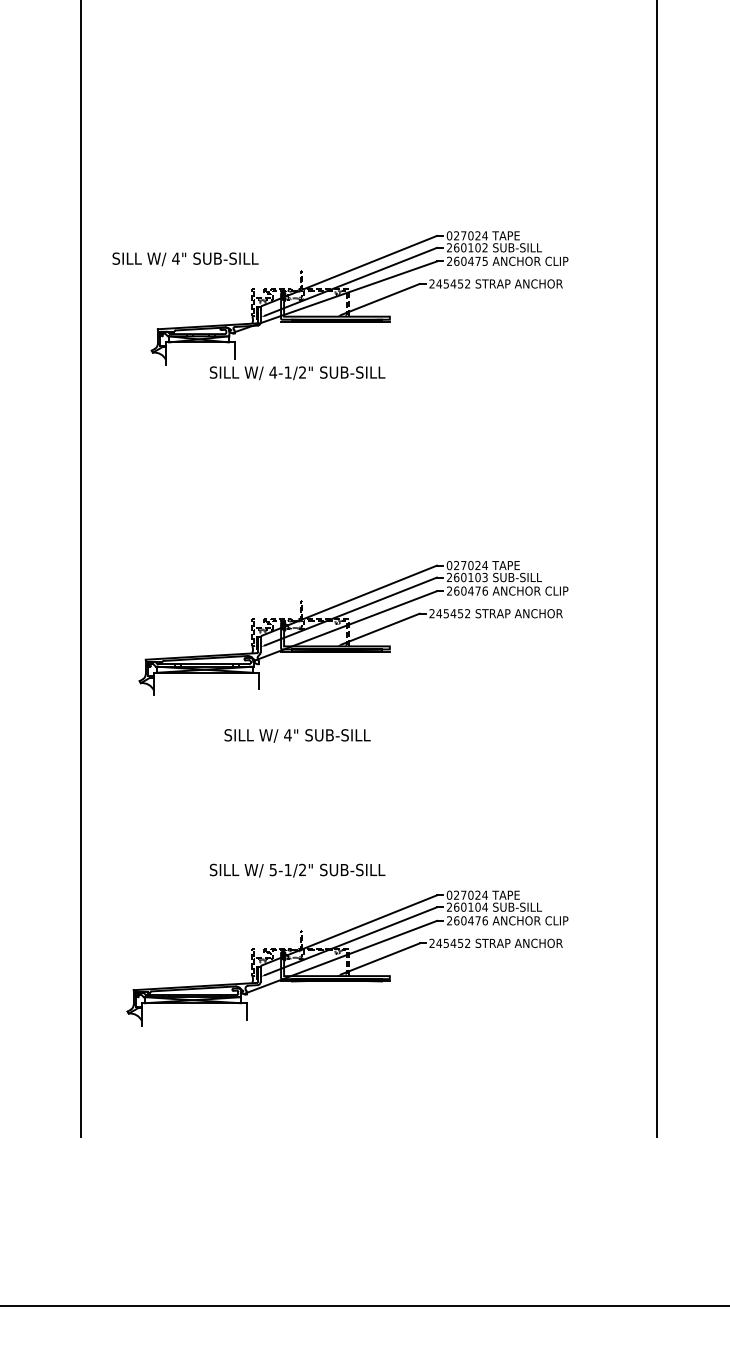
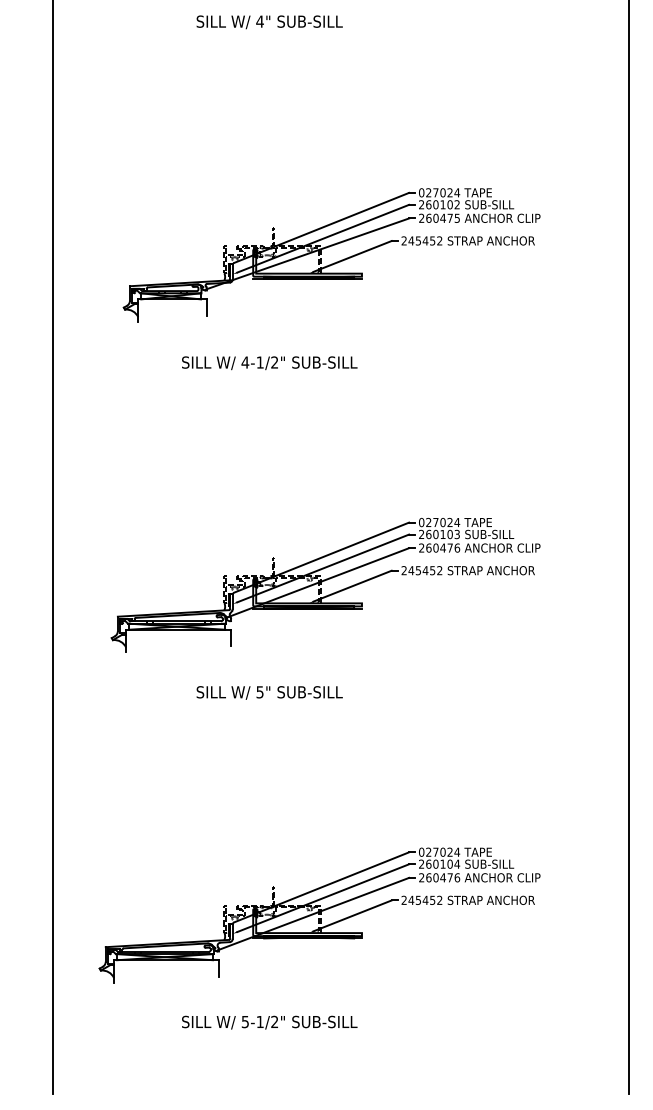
text: (185, 259) -> (269, 22), moved
text: (297, 373) -> (269, 363), moved
text: (287, 735) -> (259, 692), 4" -> 5"
text: (297, 870) -> (269, 1022), moved

